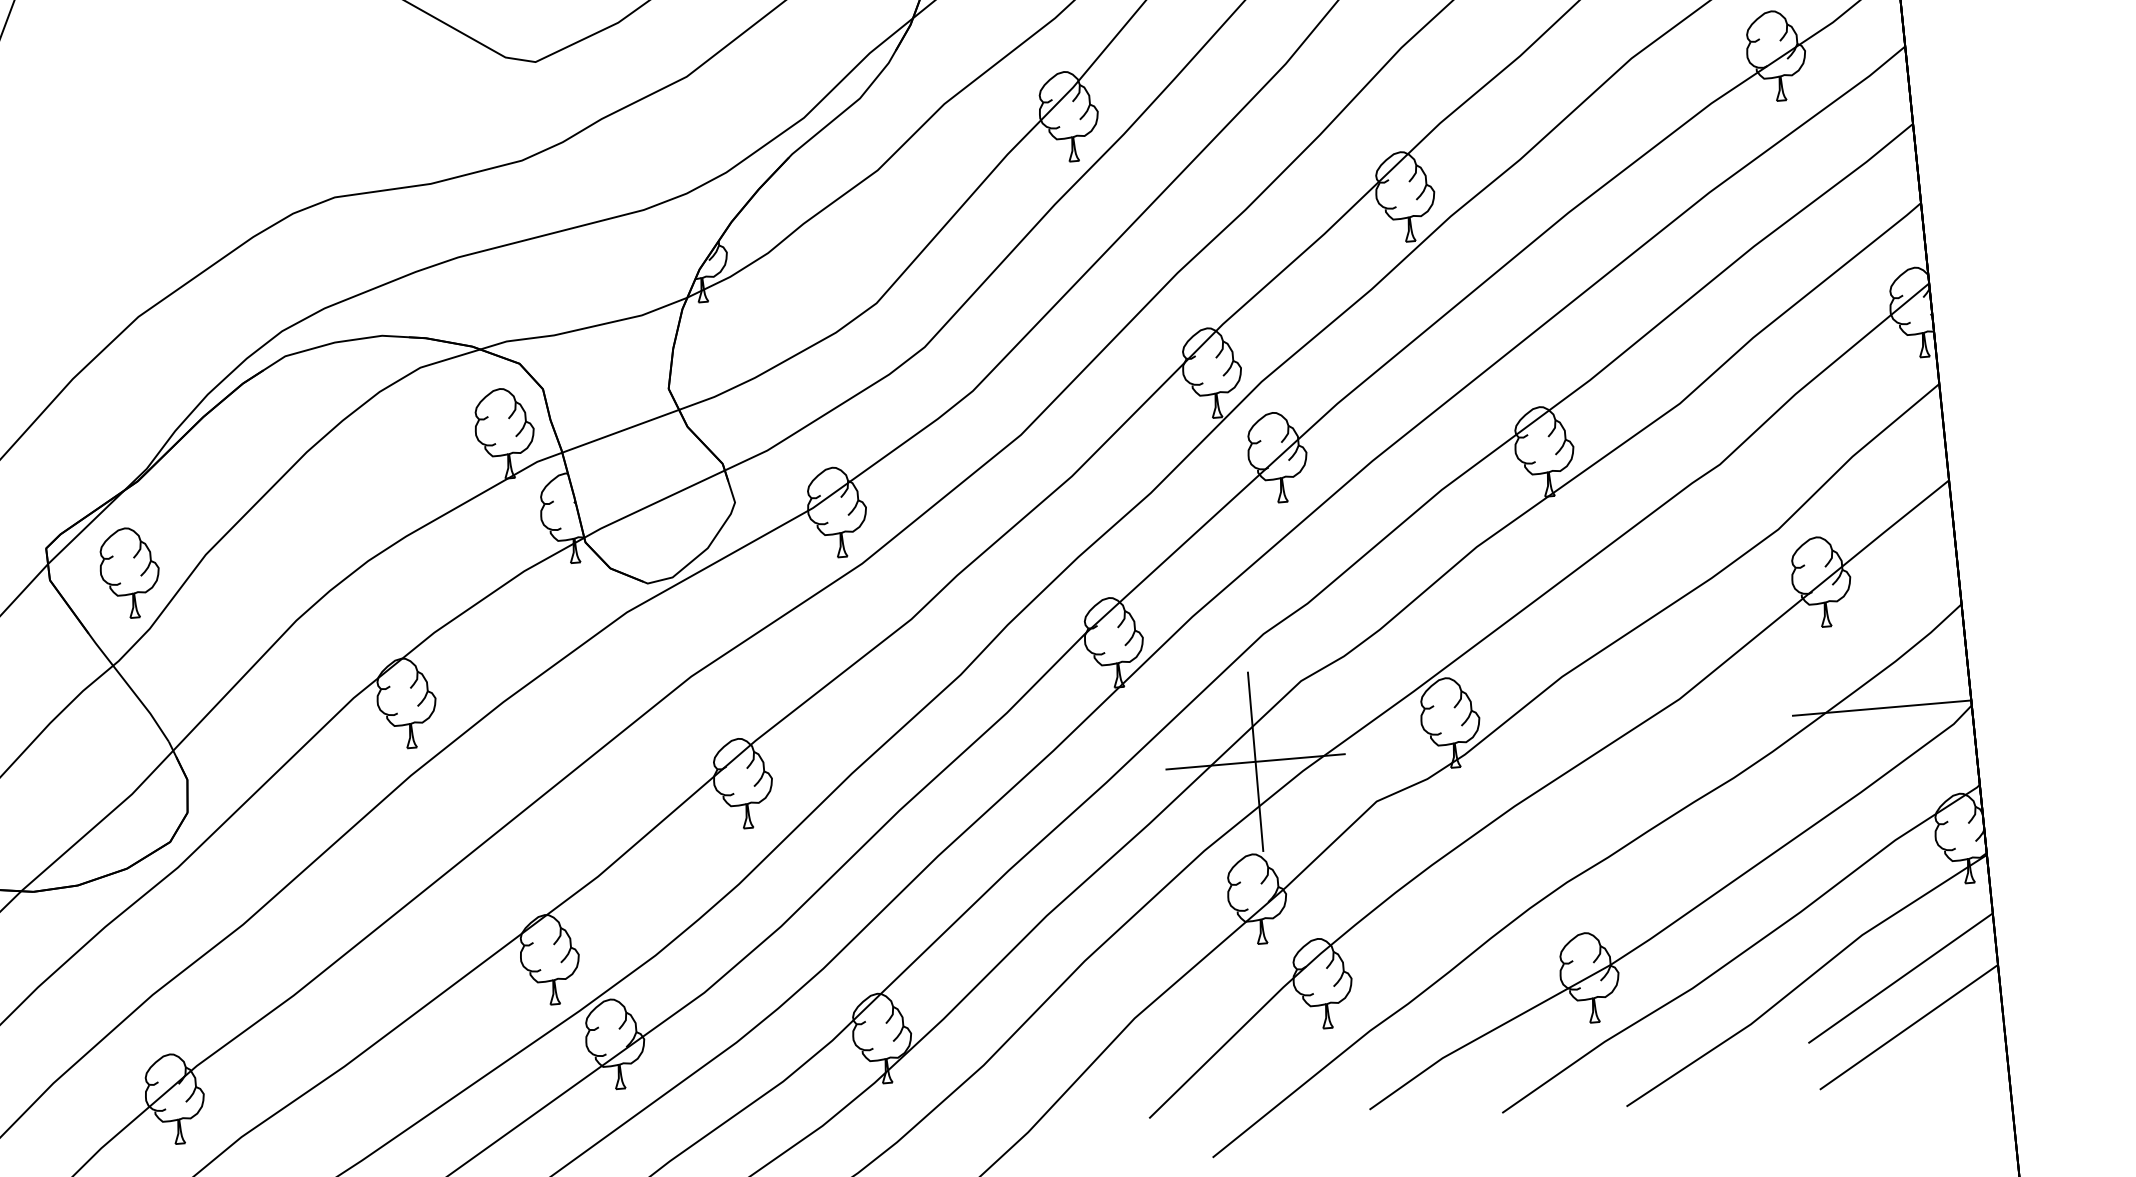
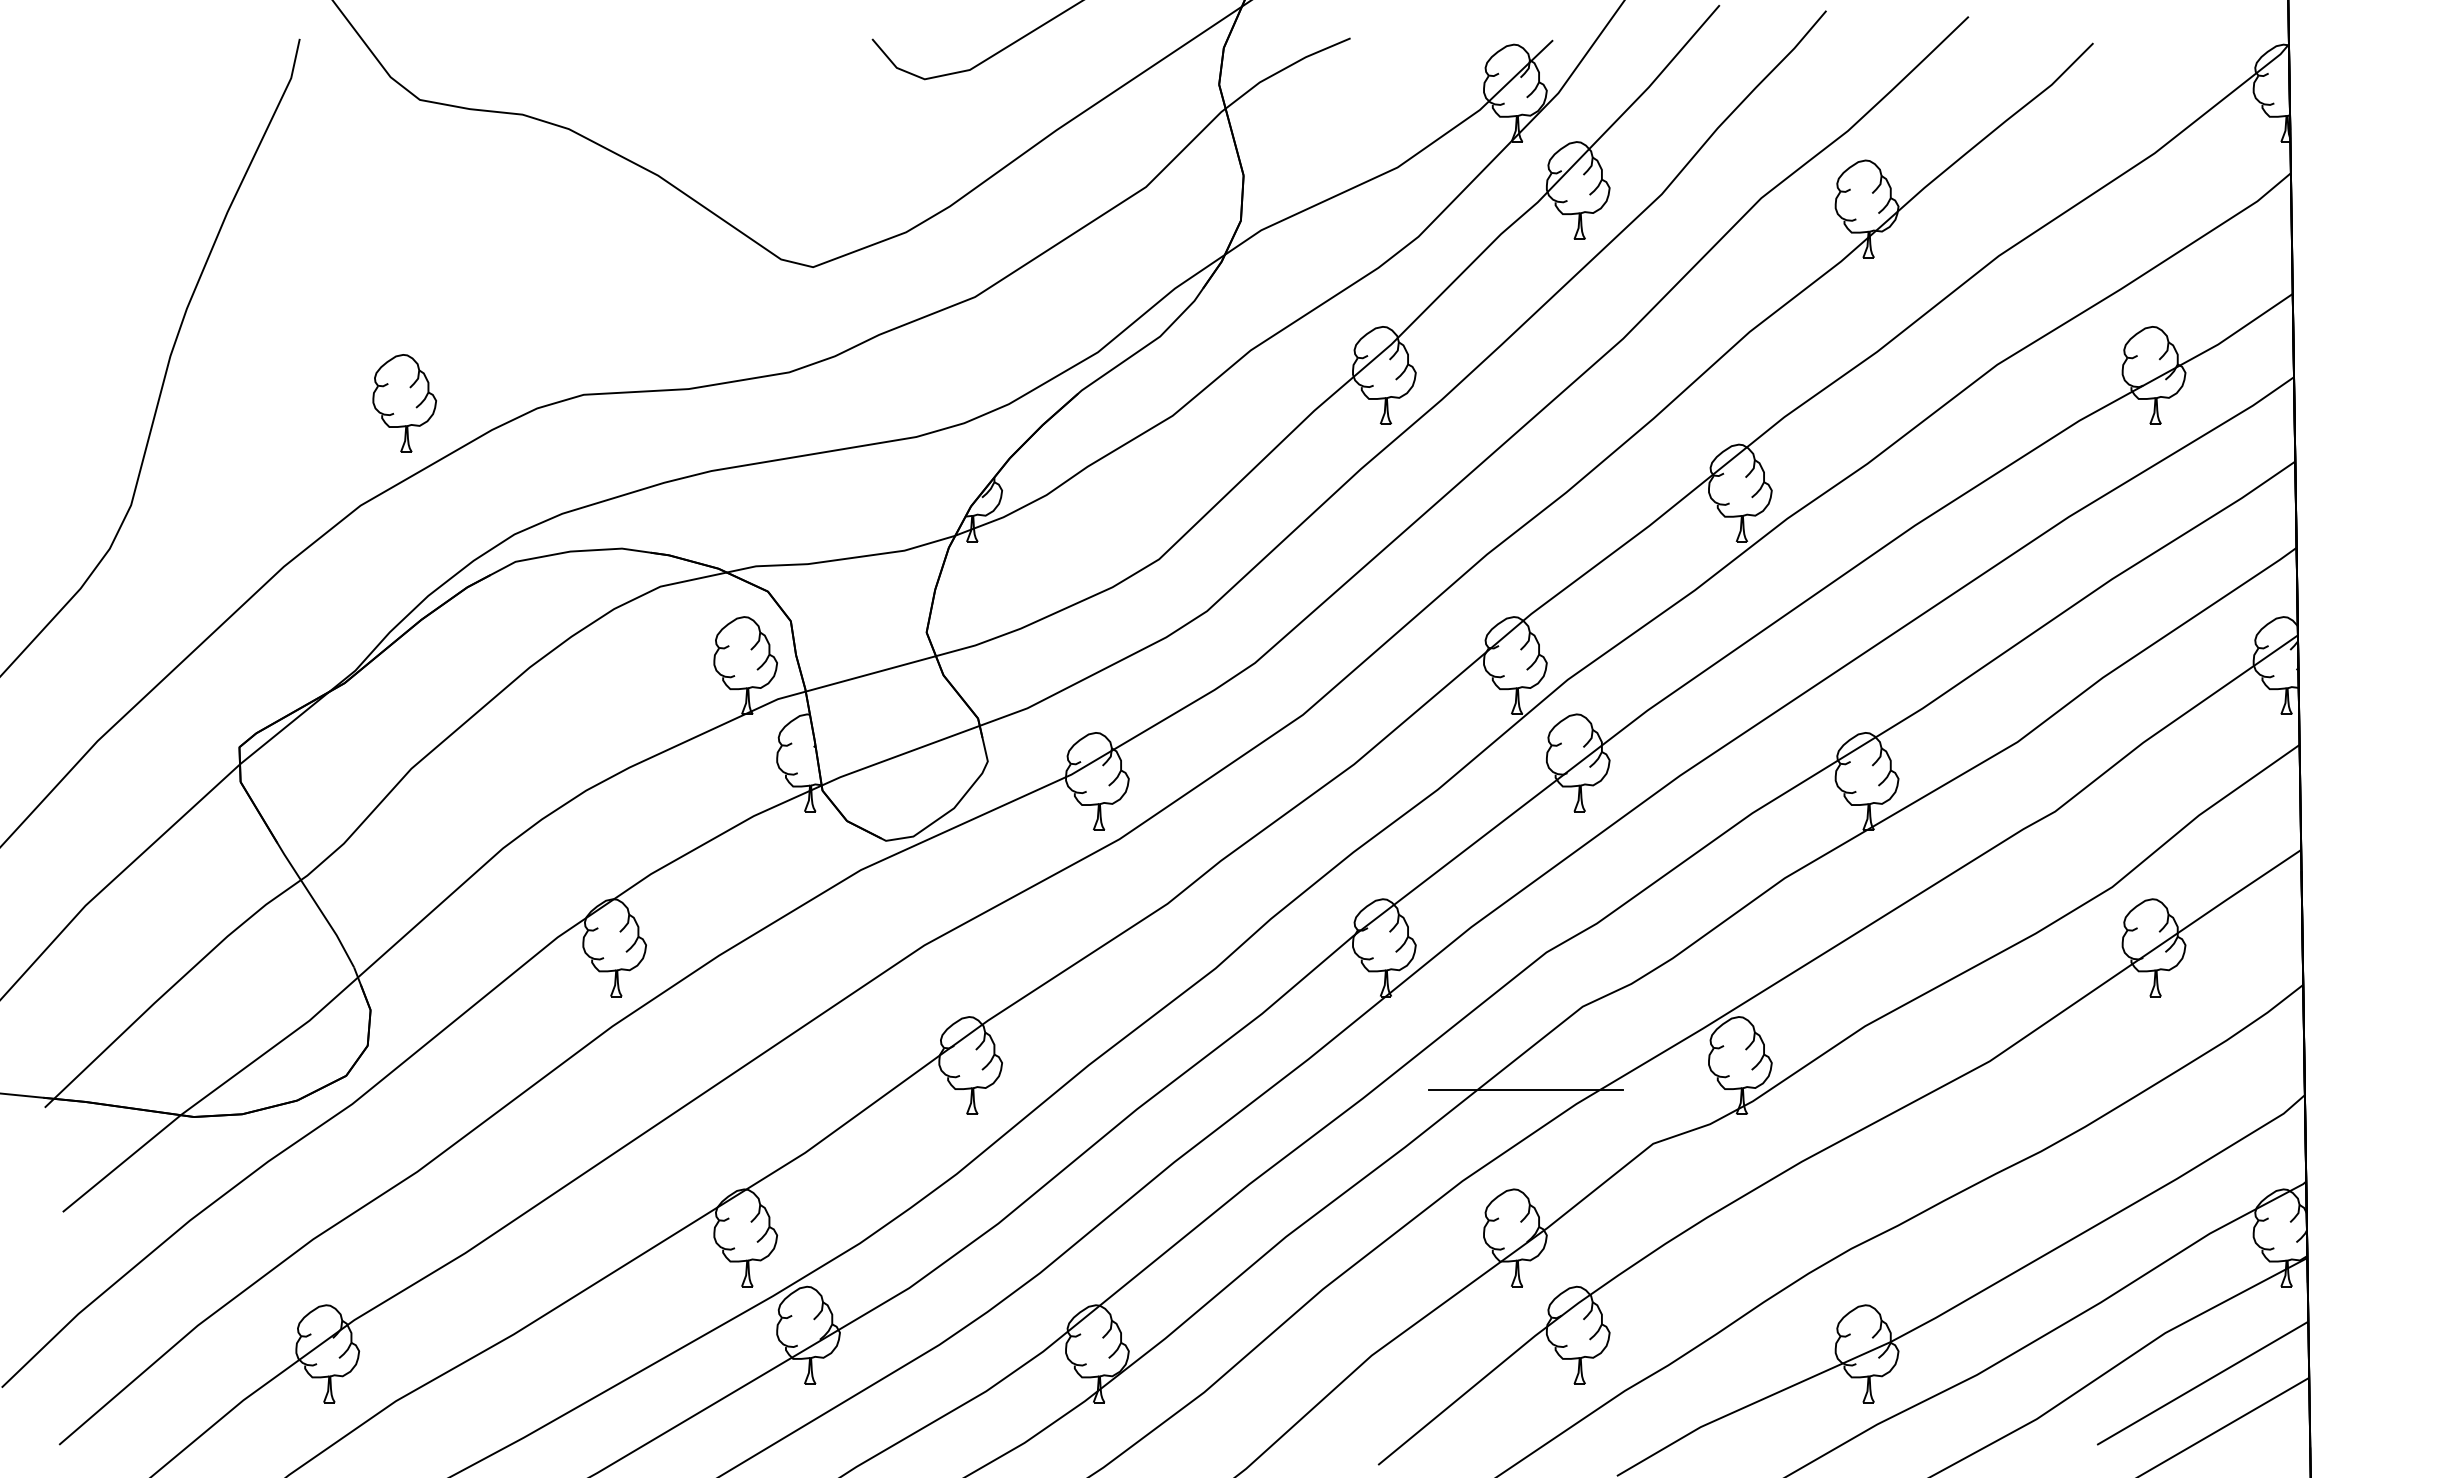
part: (129, 573) -> (404, 403), moved
line: (1881, 707) -> (2207, 1089), removed
line: (1255, 761) -> (1526, 1089), removed

